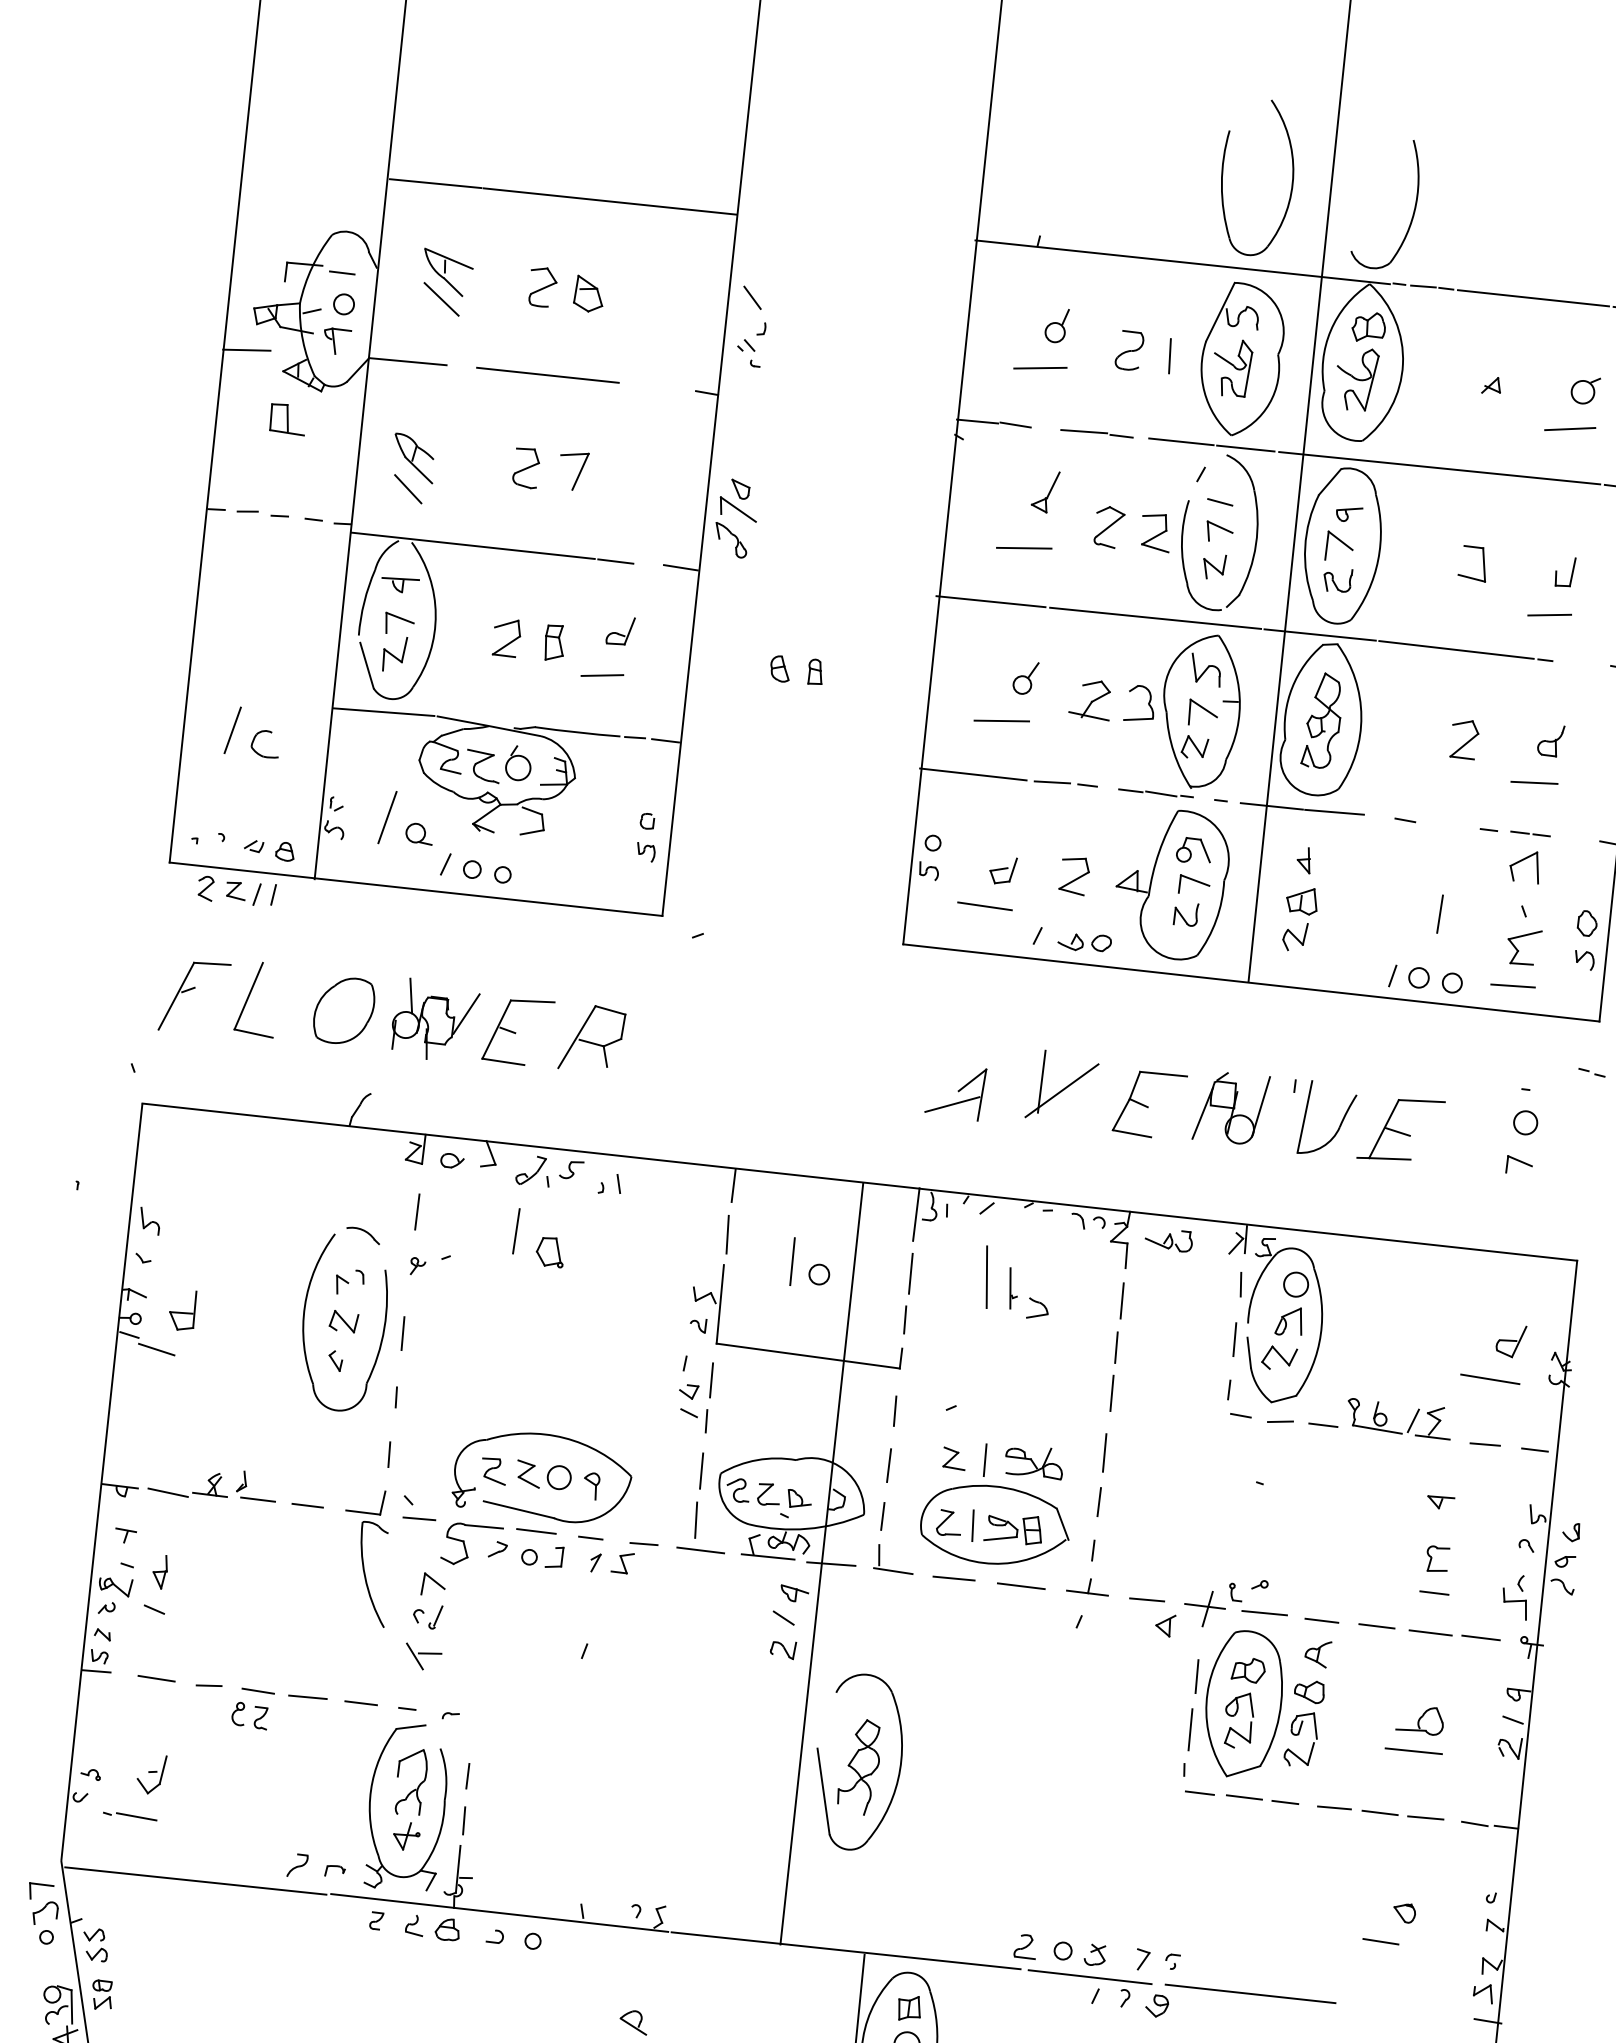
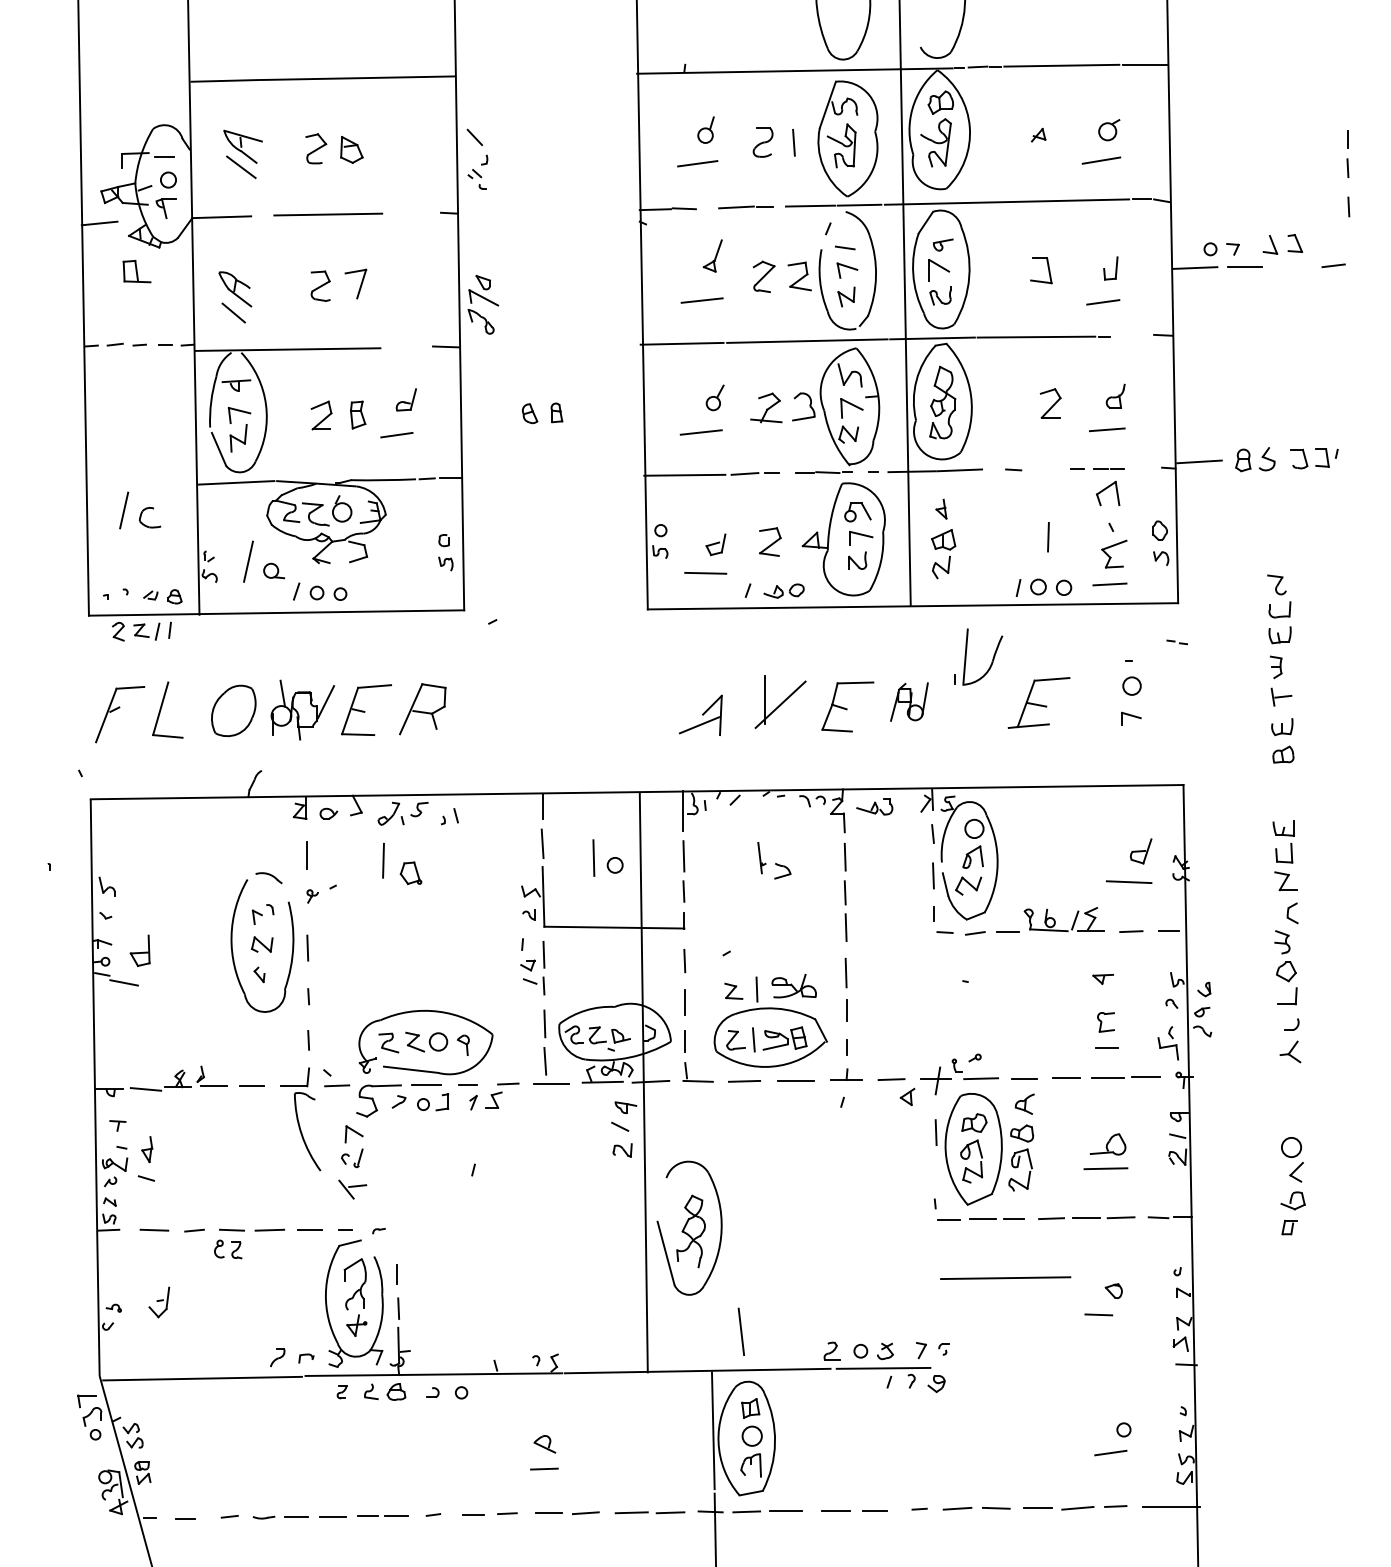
line: (615, 561) -> (396, 348), removed
part: (1231, 1107) -> (909, 701), size x0.7
part: (1339, 1123) -> (992, 658), moved
line: (985, 1276) -> (740, 1331), moved
line: (1189, 1728) -> (935, 1172), removed
part: (130, 1815) -> (147, 1335), removed
line: (1250, 1993) -> (1005, 1277), moved

